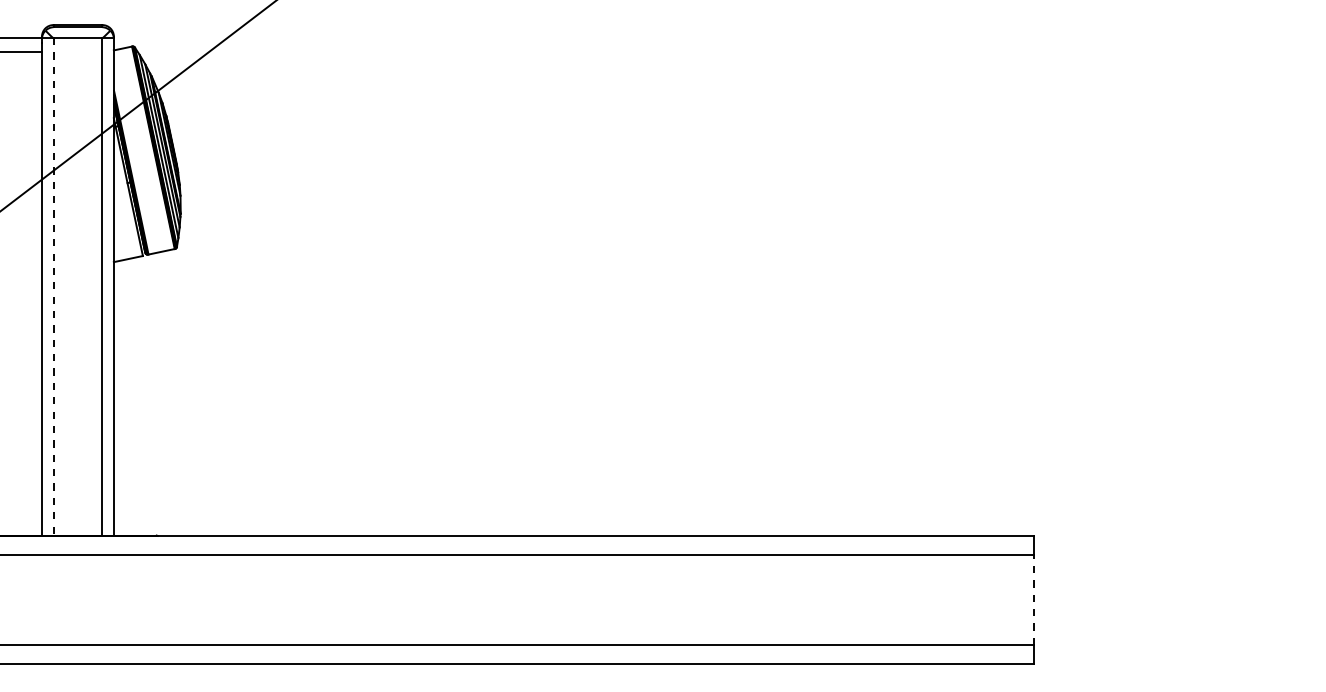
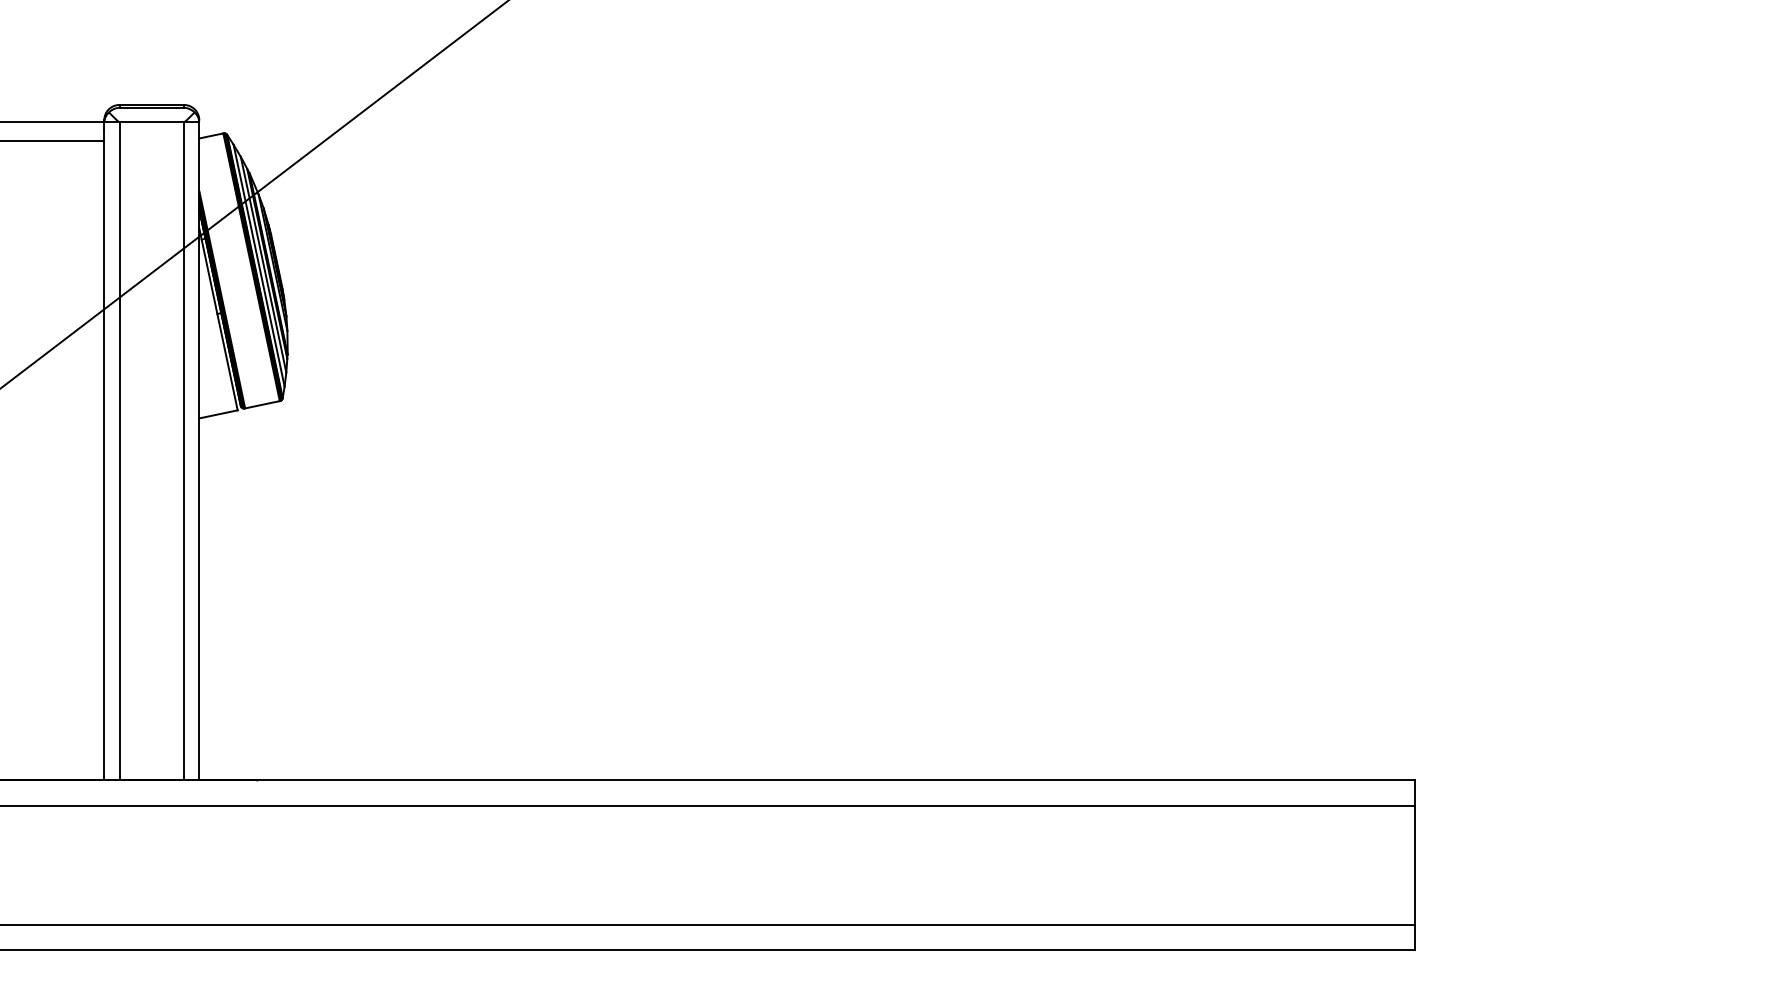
line: (53, 287) -> (119, 451), dashed -> solid
line: (1033, 599) -> (1415, 864), dashed -> solid

